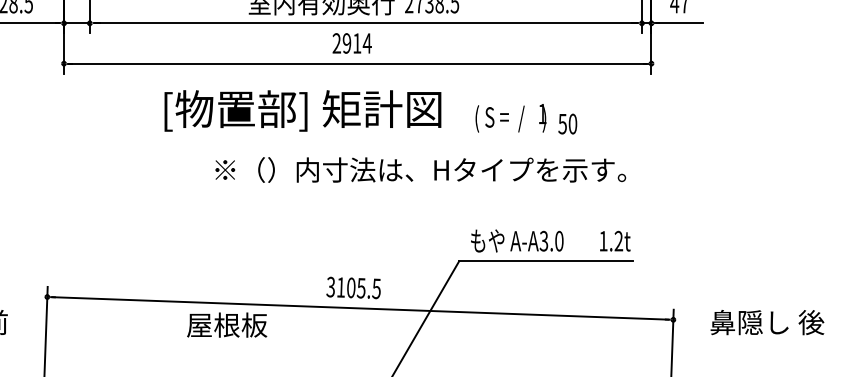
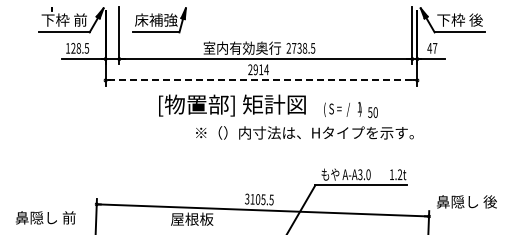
line: (359, 63) -> (262, 80), solid -> dashed
text: (419, 169) -> (304, 132), moved
text: (766, 321) -> (466, 201), moved

